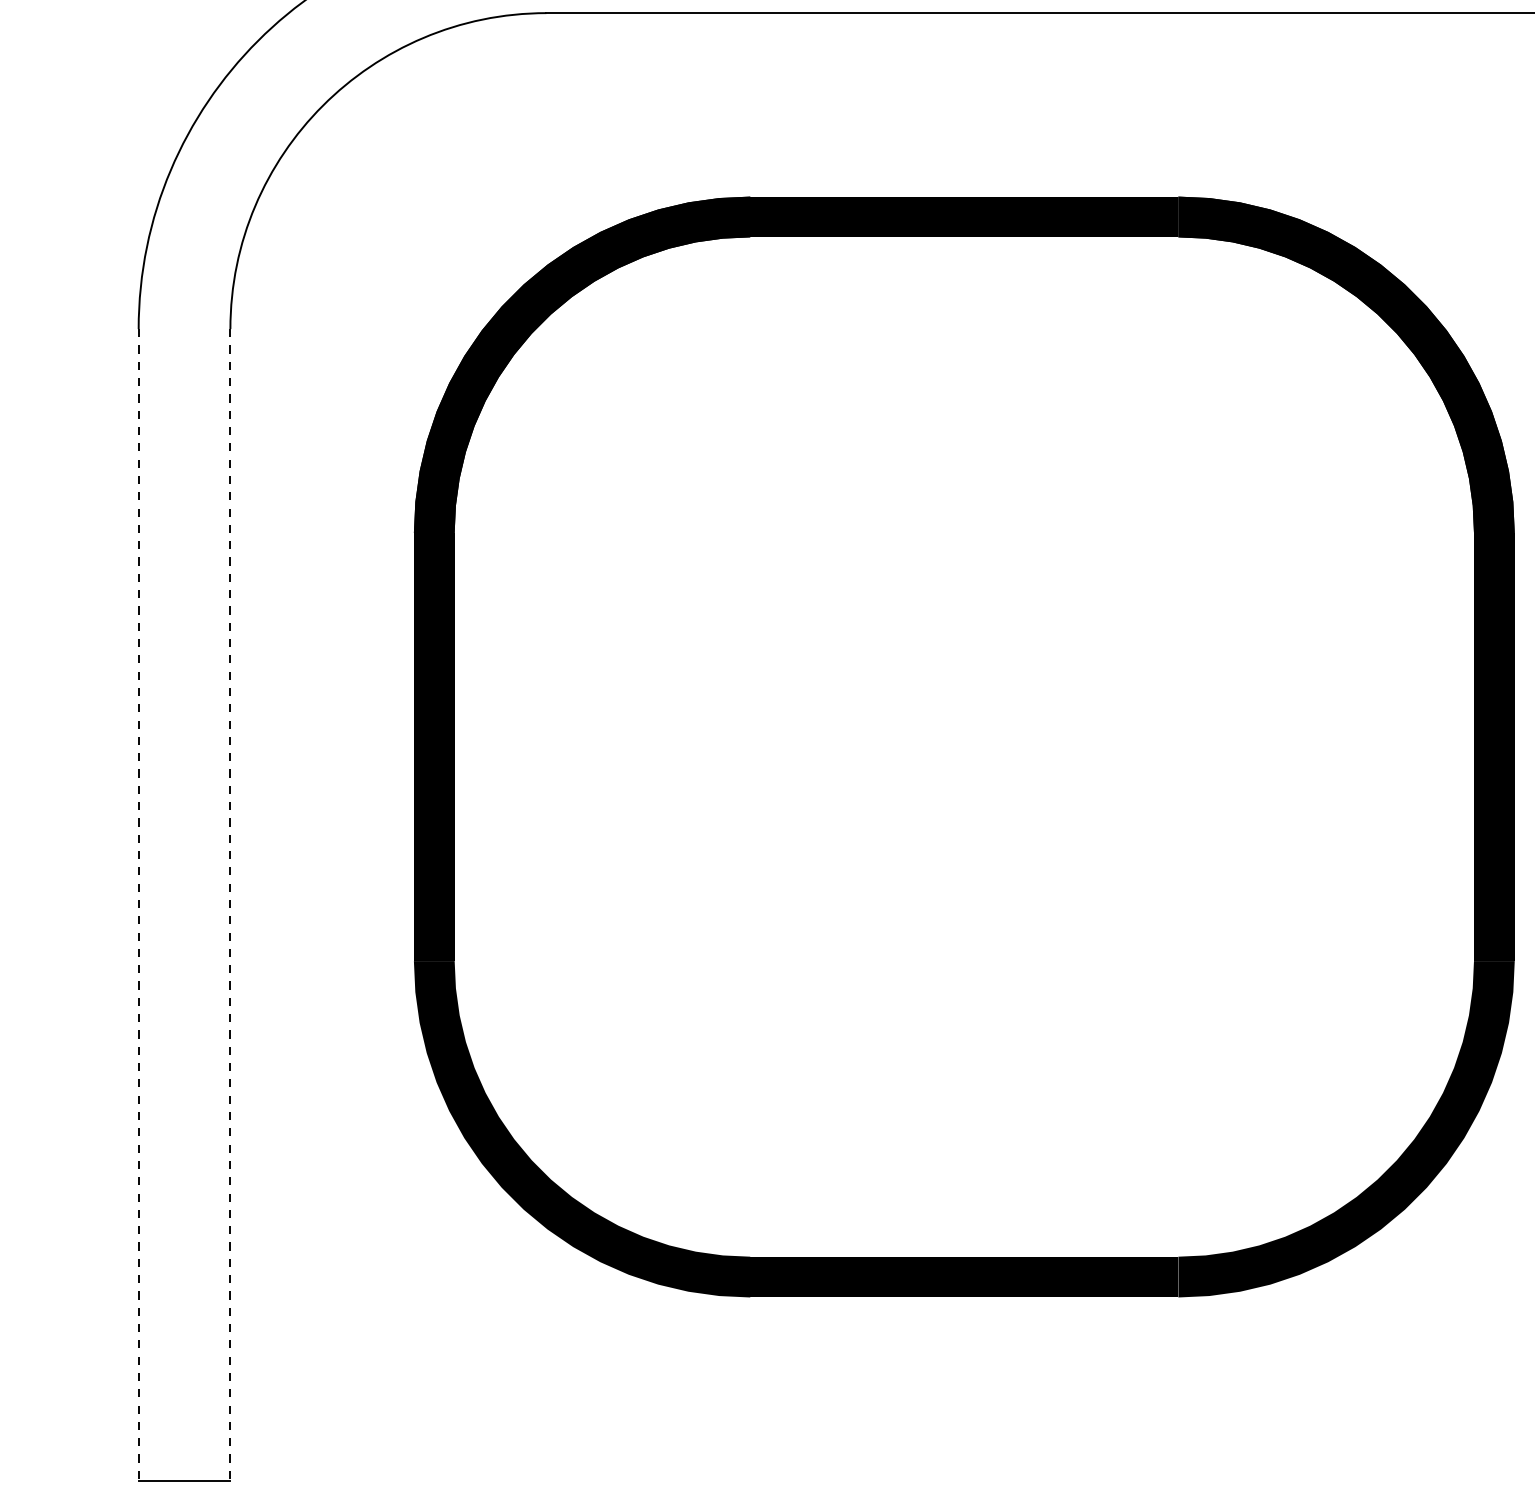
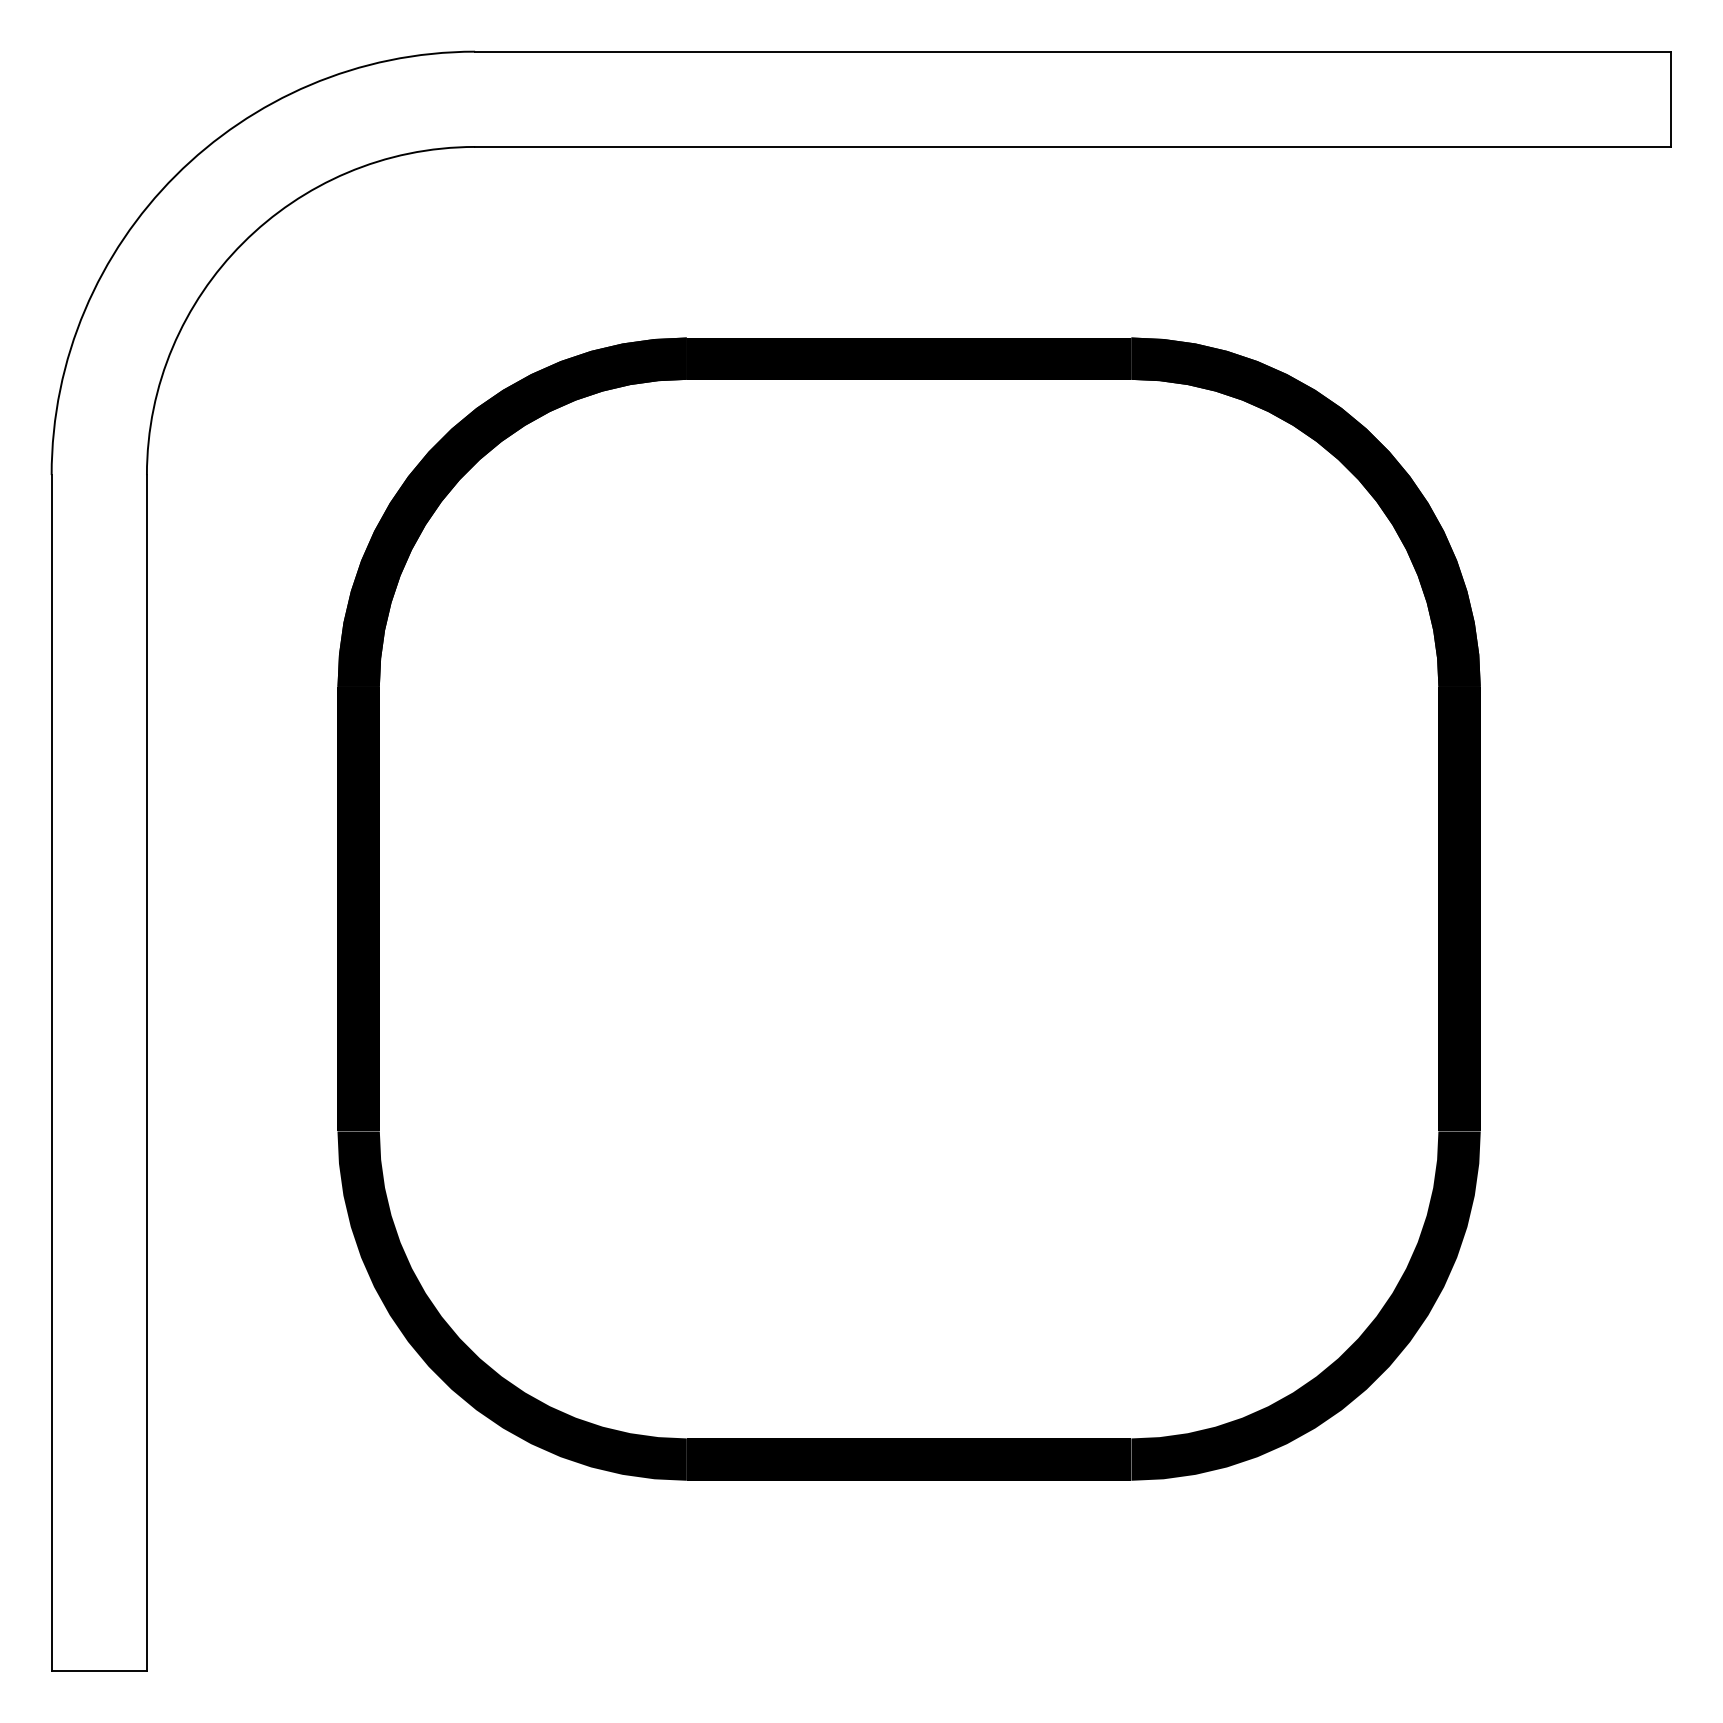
line: (138, 905) -> (51, 1073), dashed -> solid
line: (229, 905) -> (146, 1073), dashed -> solid

